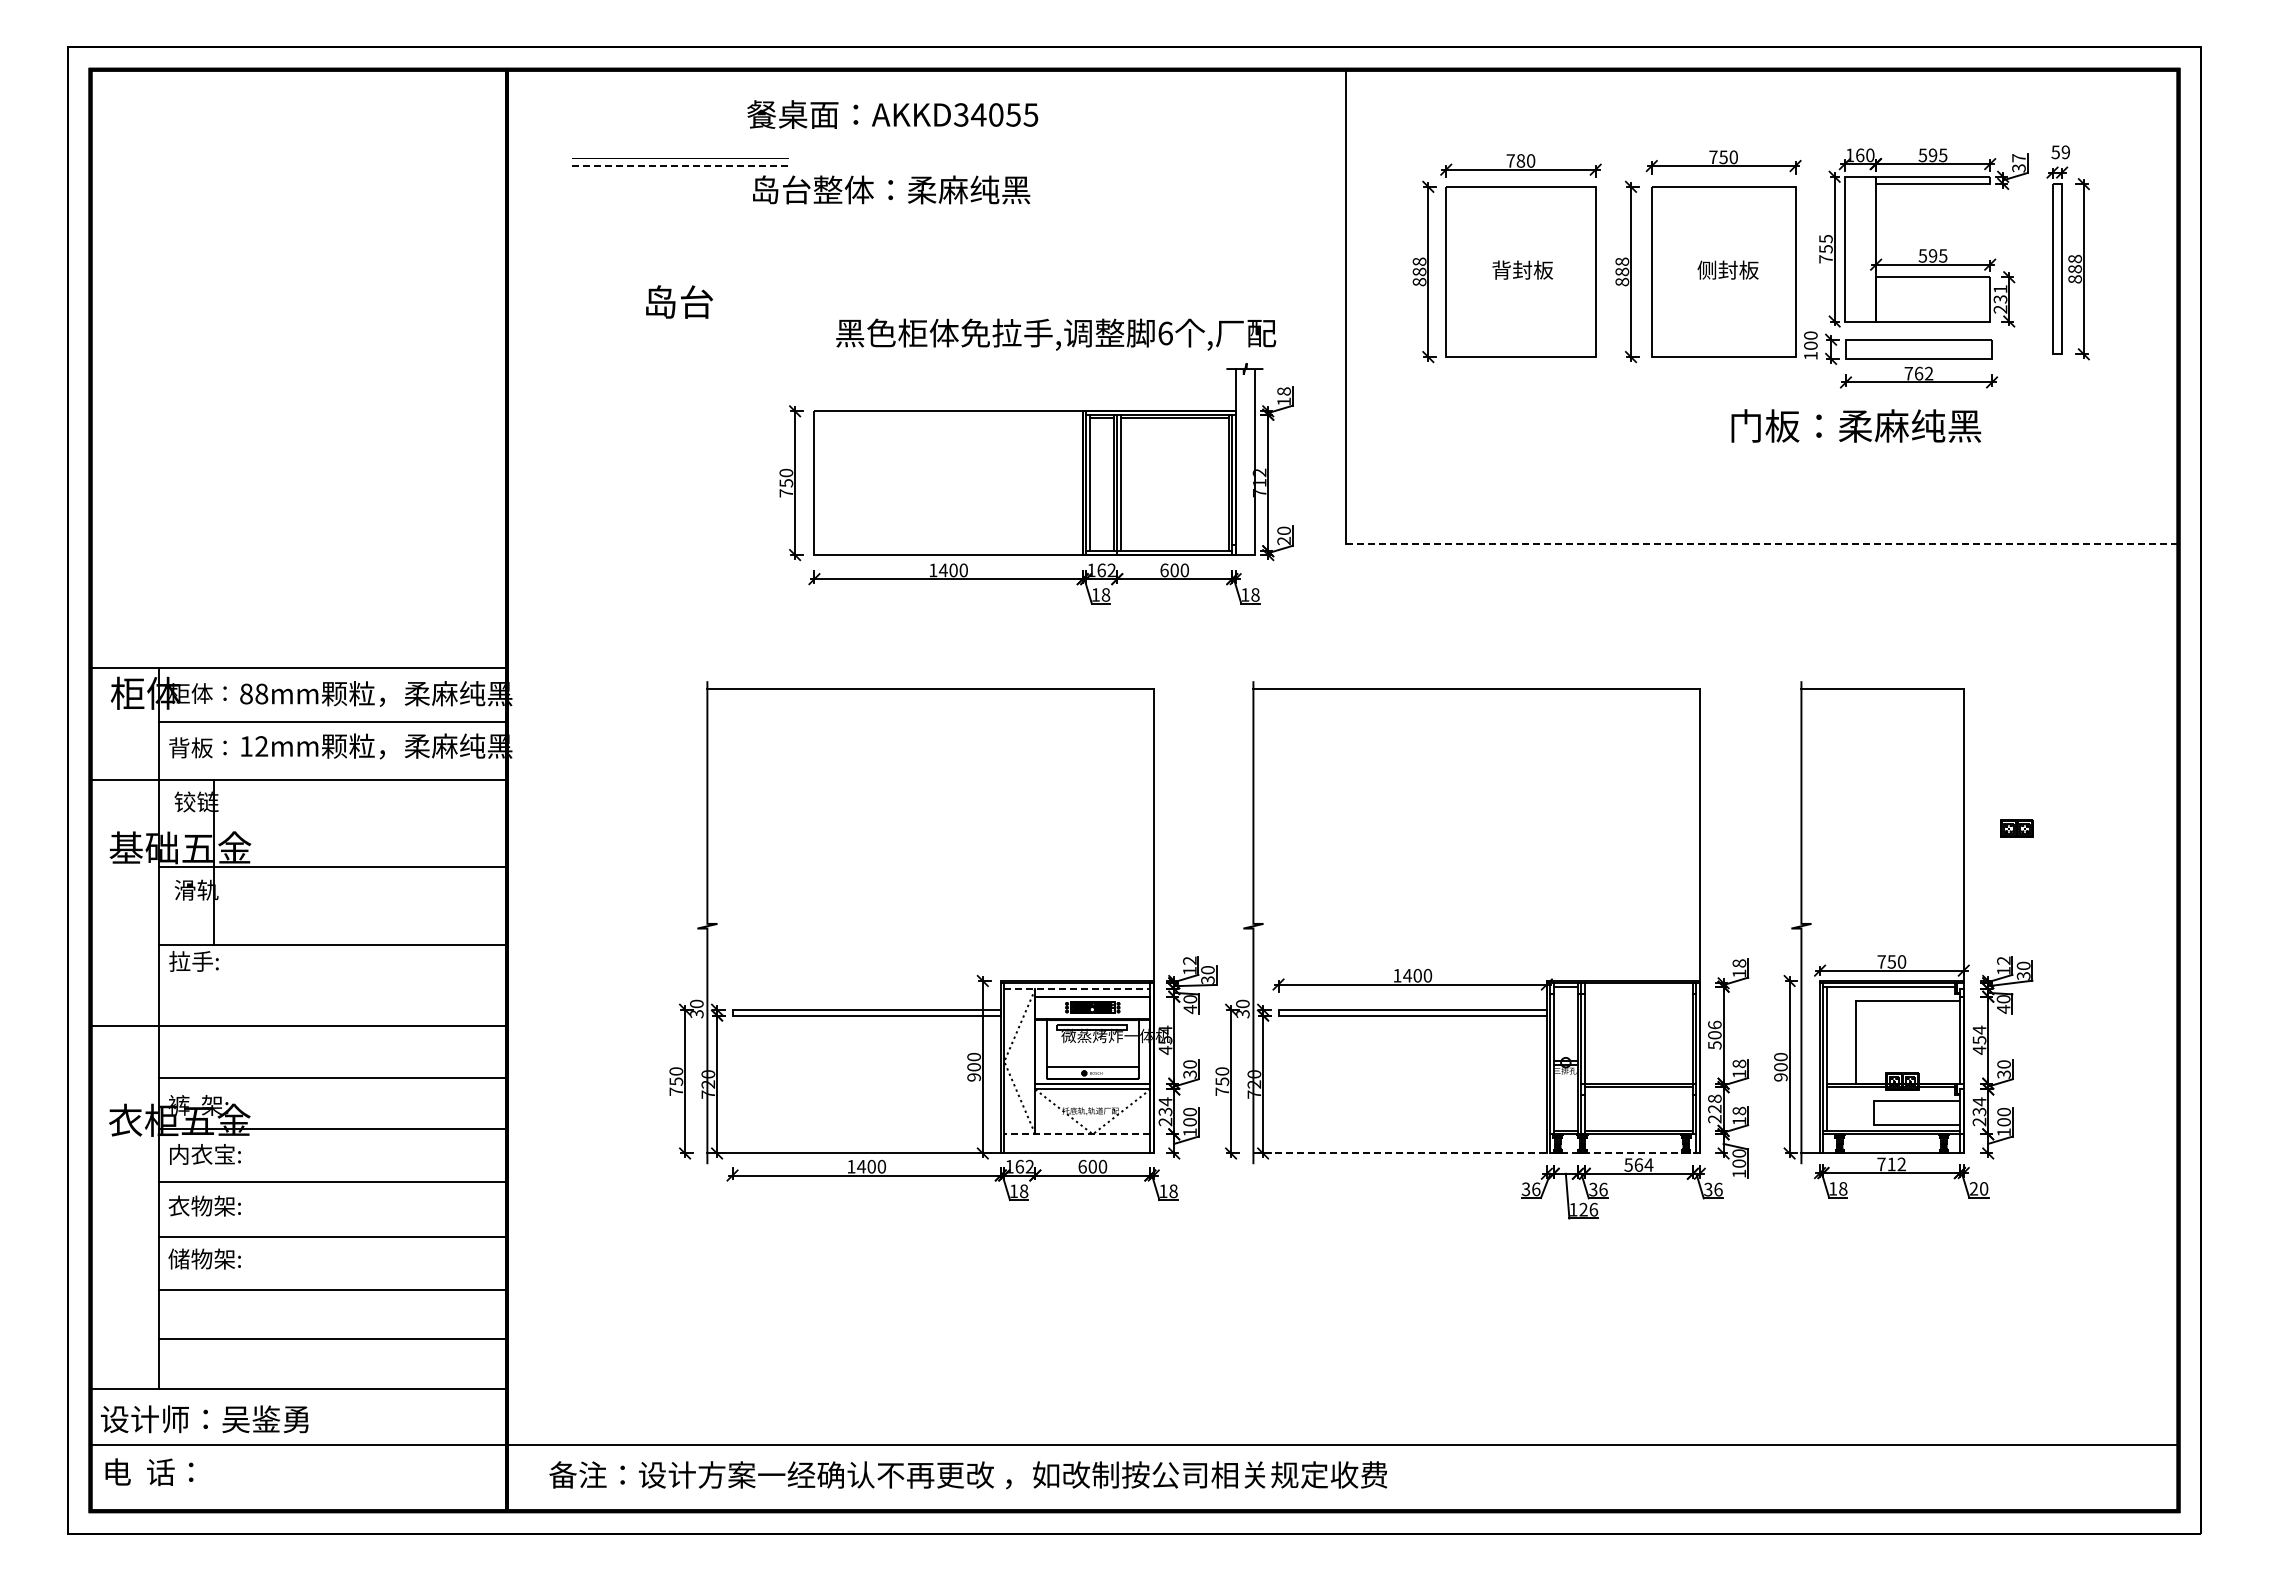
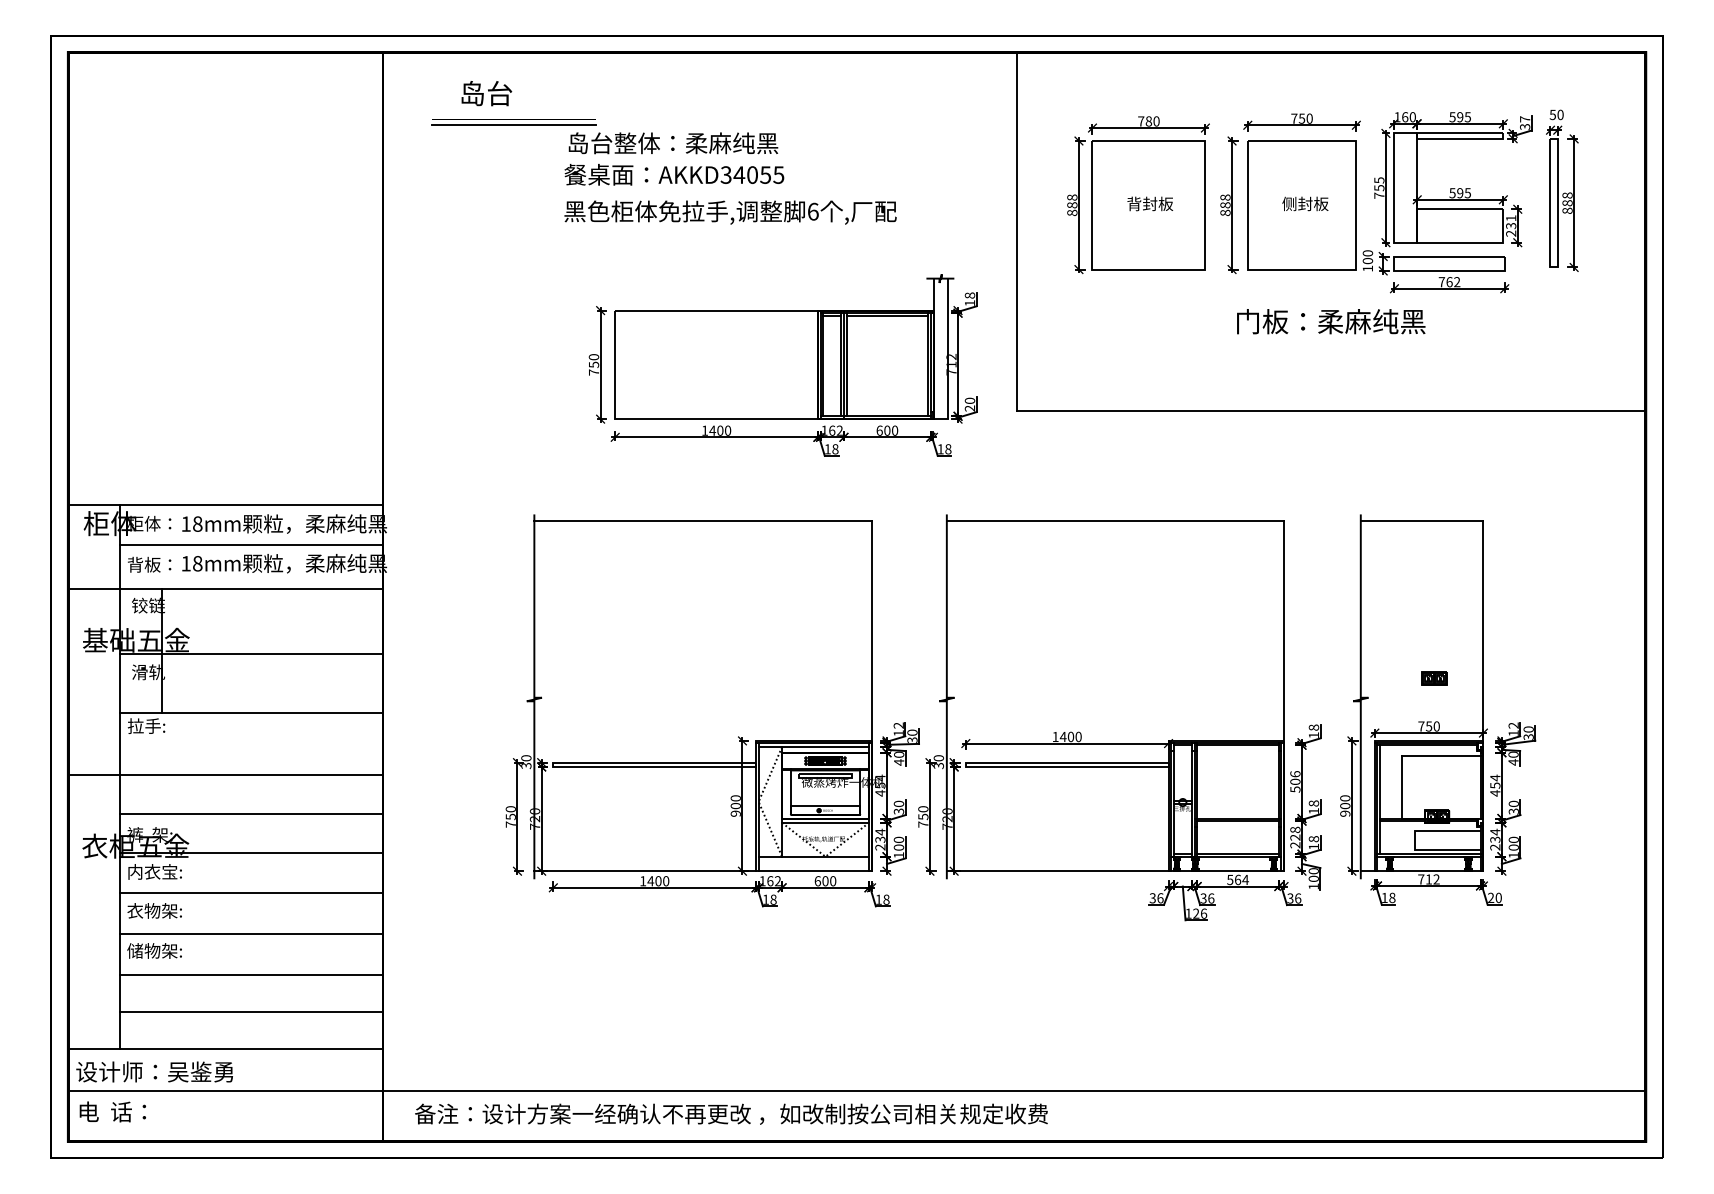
text: (892, 114) -> (674, 174), moved
text: (2065, 152) -> (1560, 115), 59 -> 50
line: (680, 165) -> (514, 124), dashed -> solid
text: (679, 301) -> (486, 93), moved
text: (1056, 334) -> (730, 212), moved
text: (1856, 425) -> (1331, 321), moved
line: (1762, 544) -> (1331, 411), dashed -> solid
text: (246, 693) -> (186, 523), 88mm -> 18mm
text: (261, 746) -> (197, 563), 12mm -> 18mm
part: (2016, 828) -> (1434, 678), moved
line: (1638, 986) -> (1237, 745), added
line: (1077, 989) -> (813, 747), dashed -> solid
line: (1076, 1134) -> (813, 856), dashed -> solid
line: (1476, 1153) -> (1115, 871), dashed -> solid

